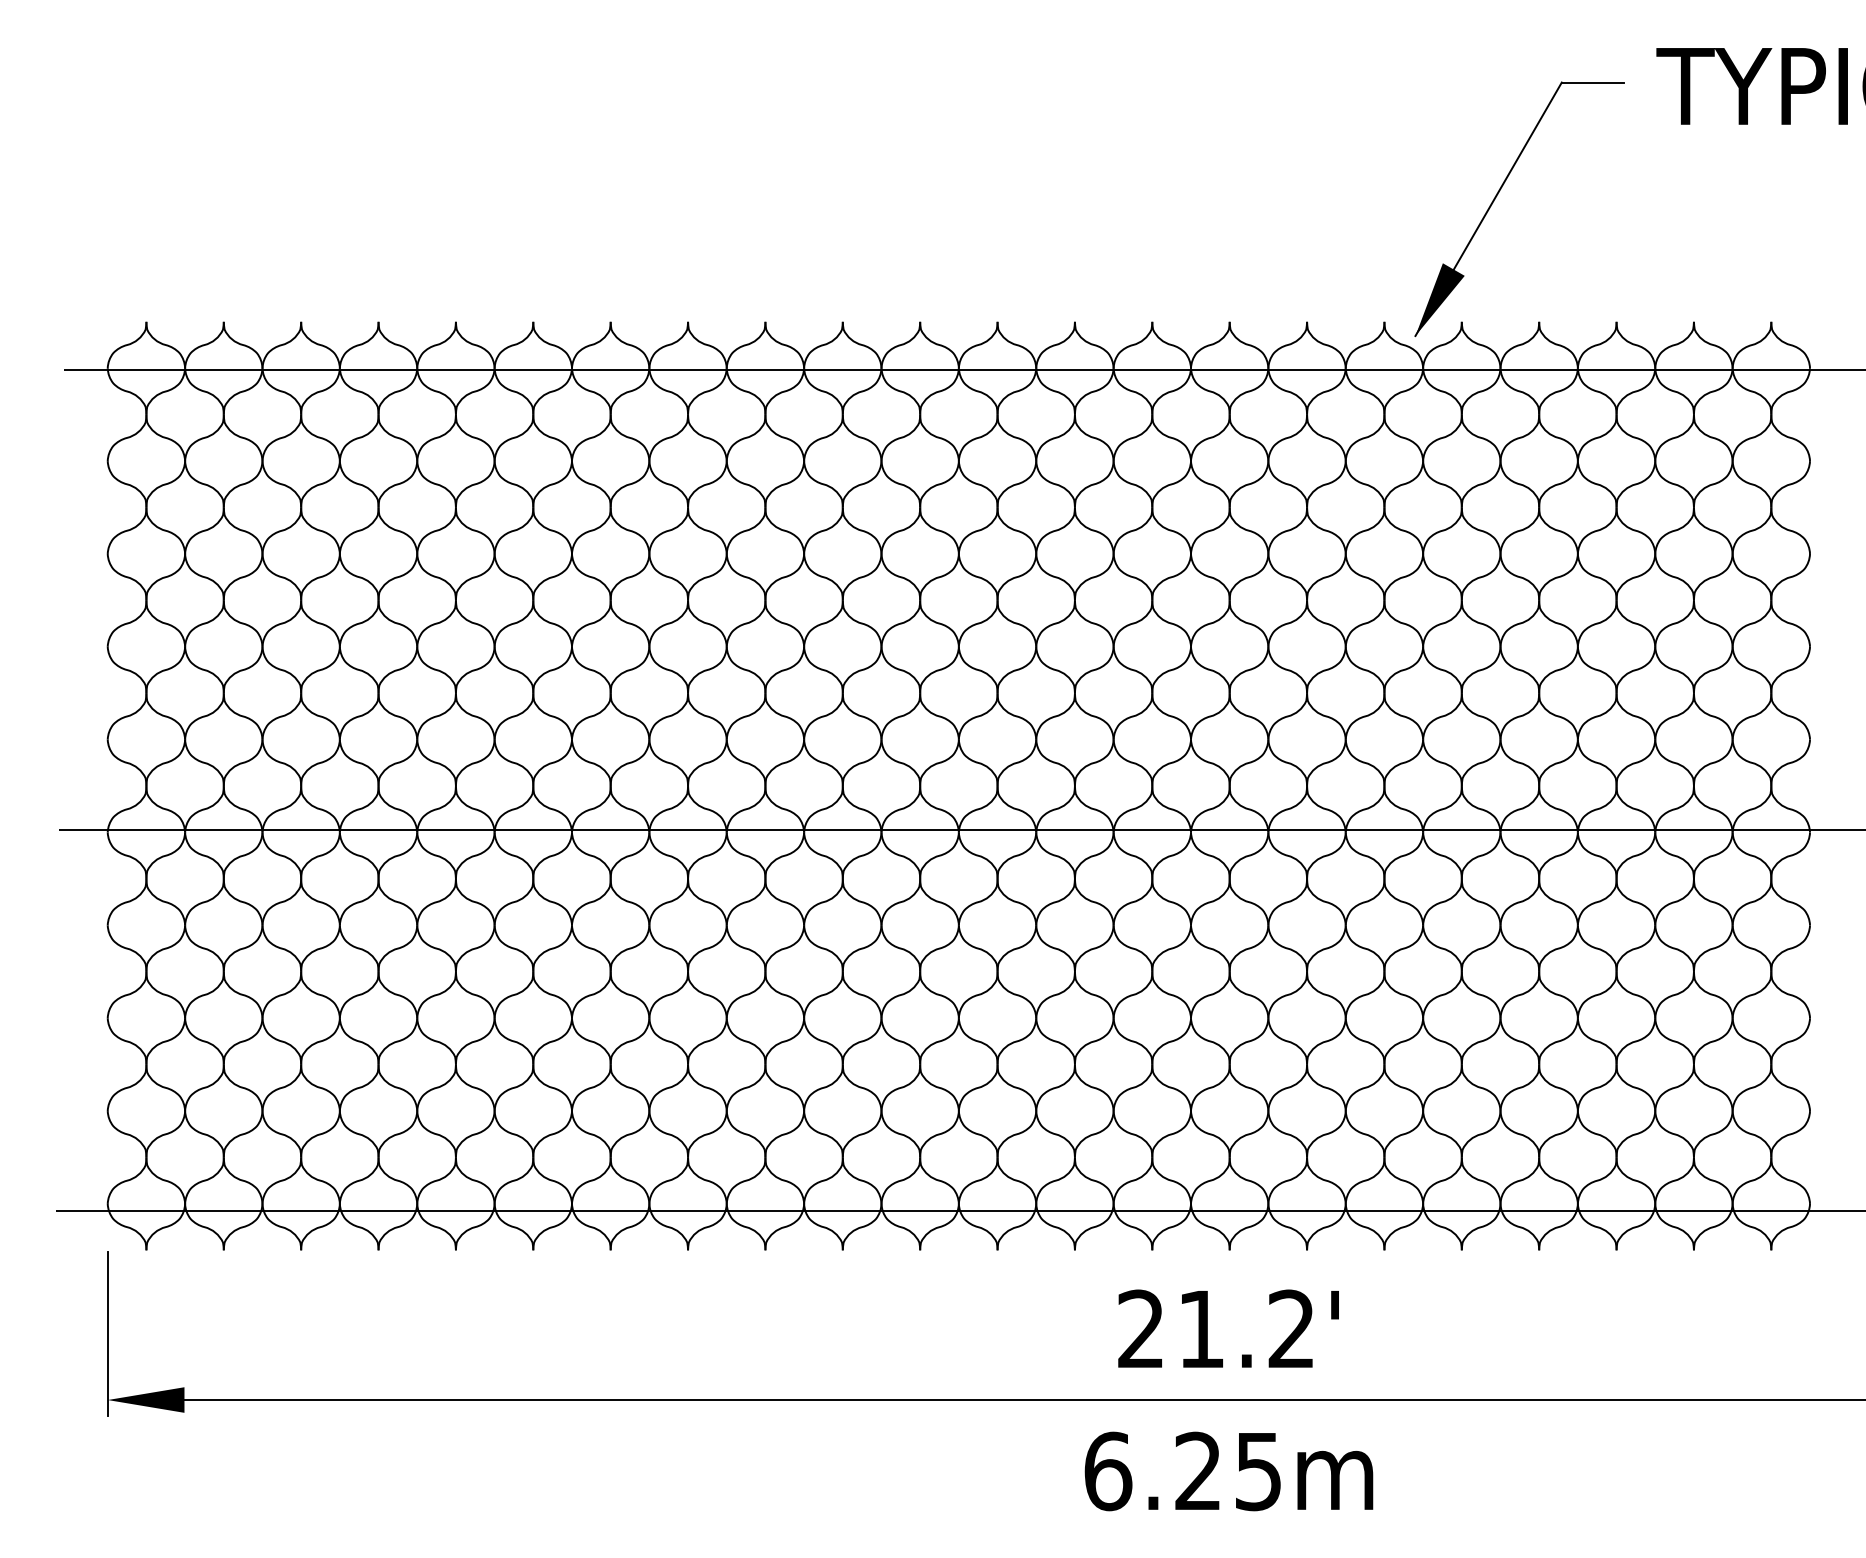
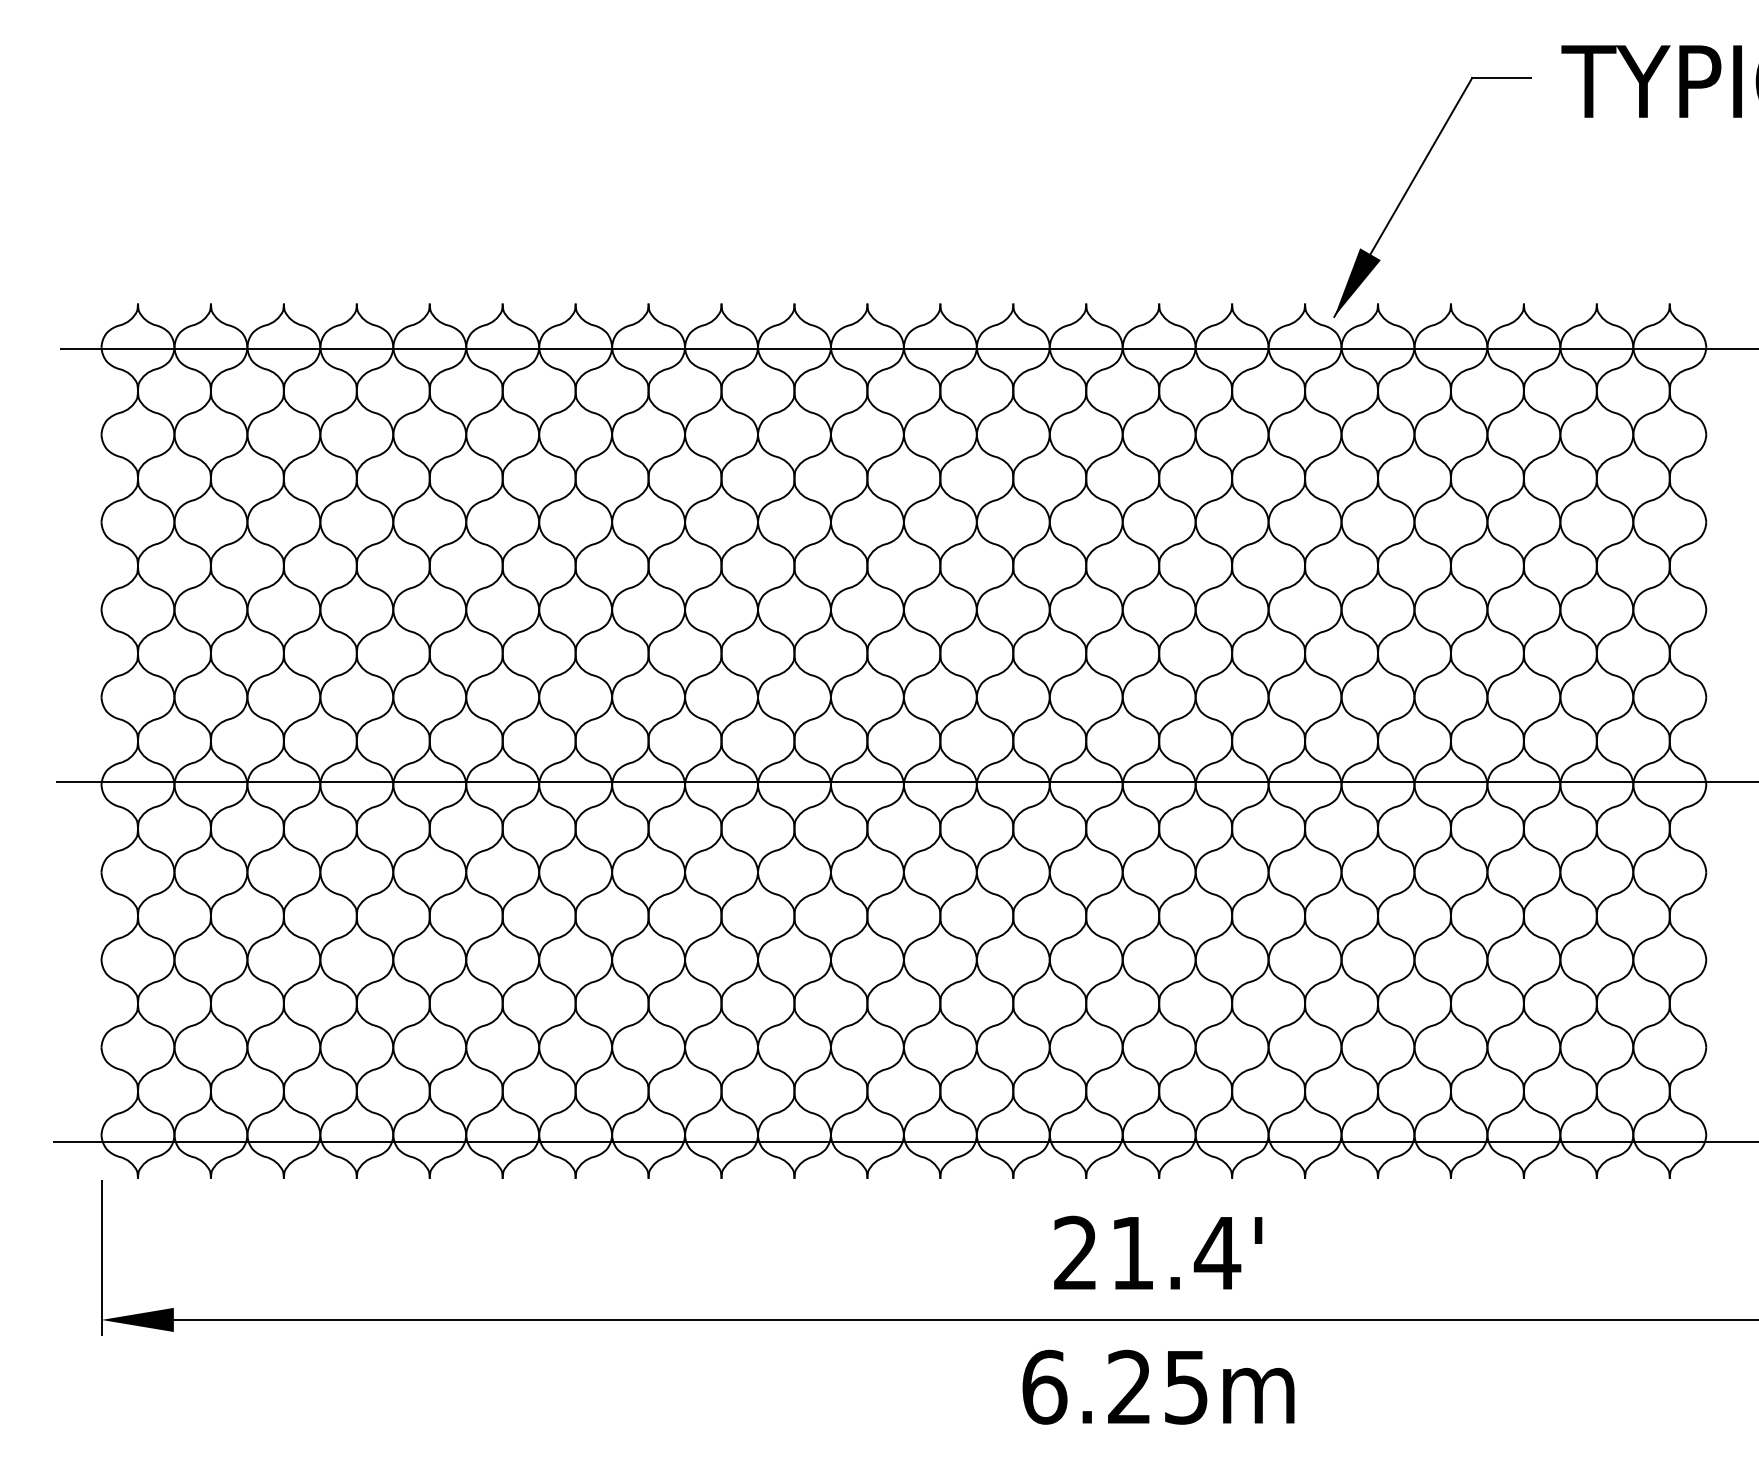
text: (1291, 1328) -> (1217, 1252), 21.2' -> 21.4'

